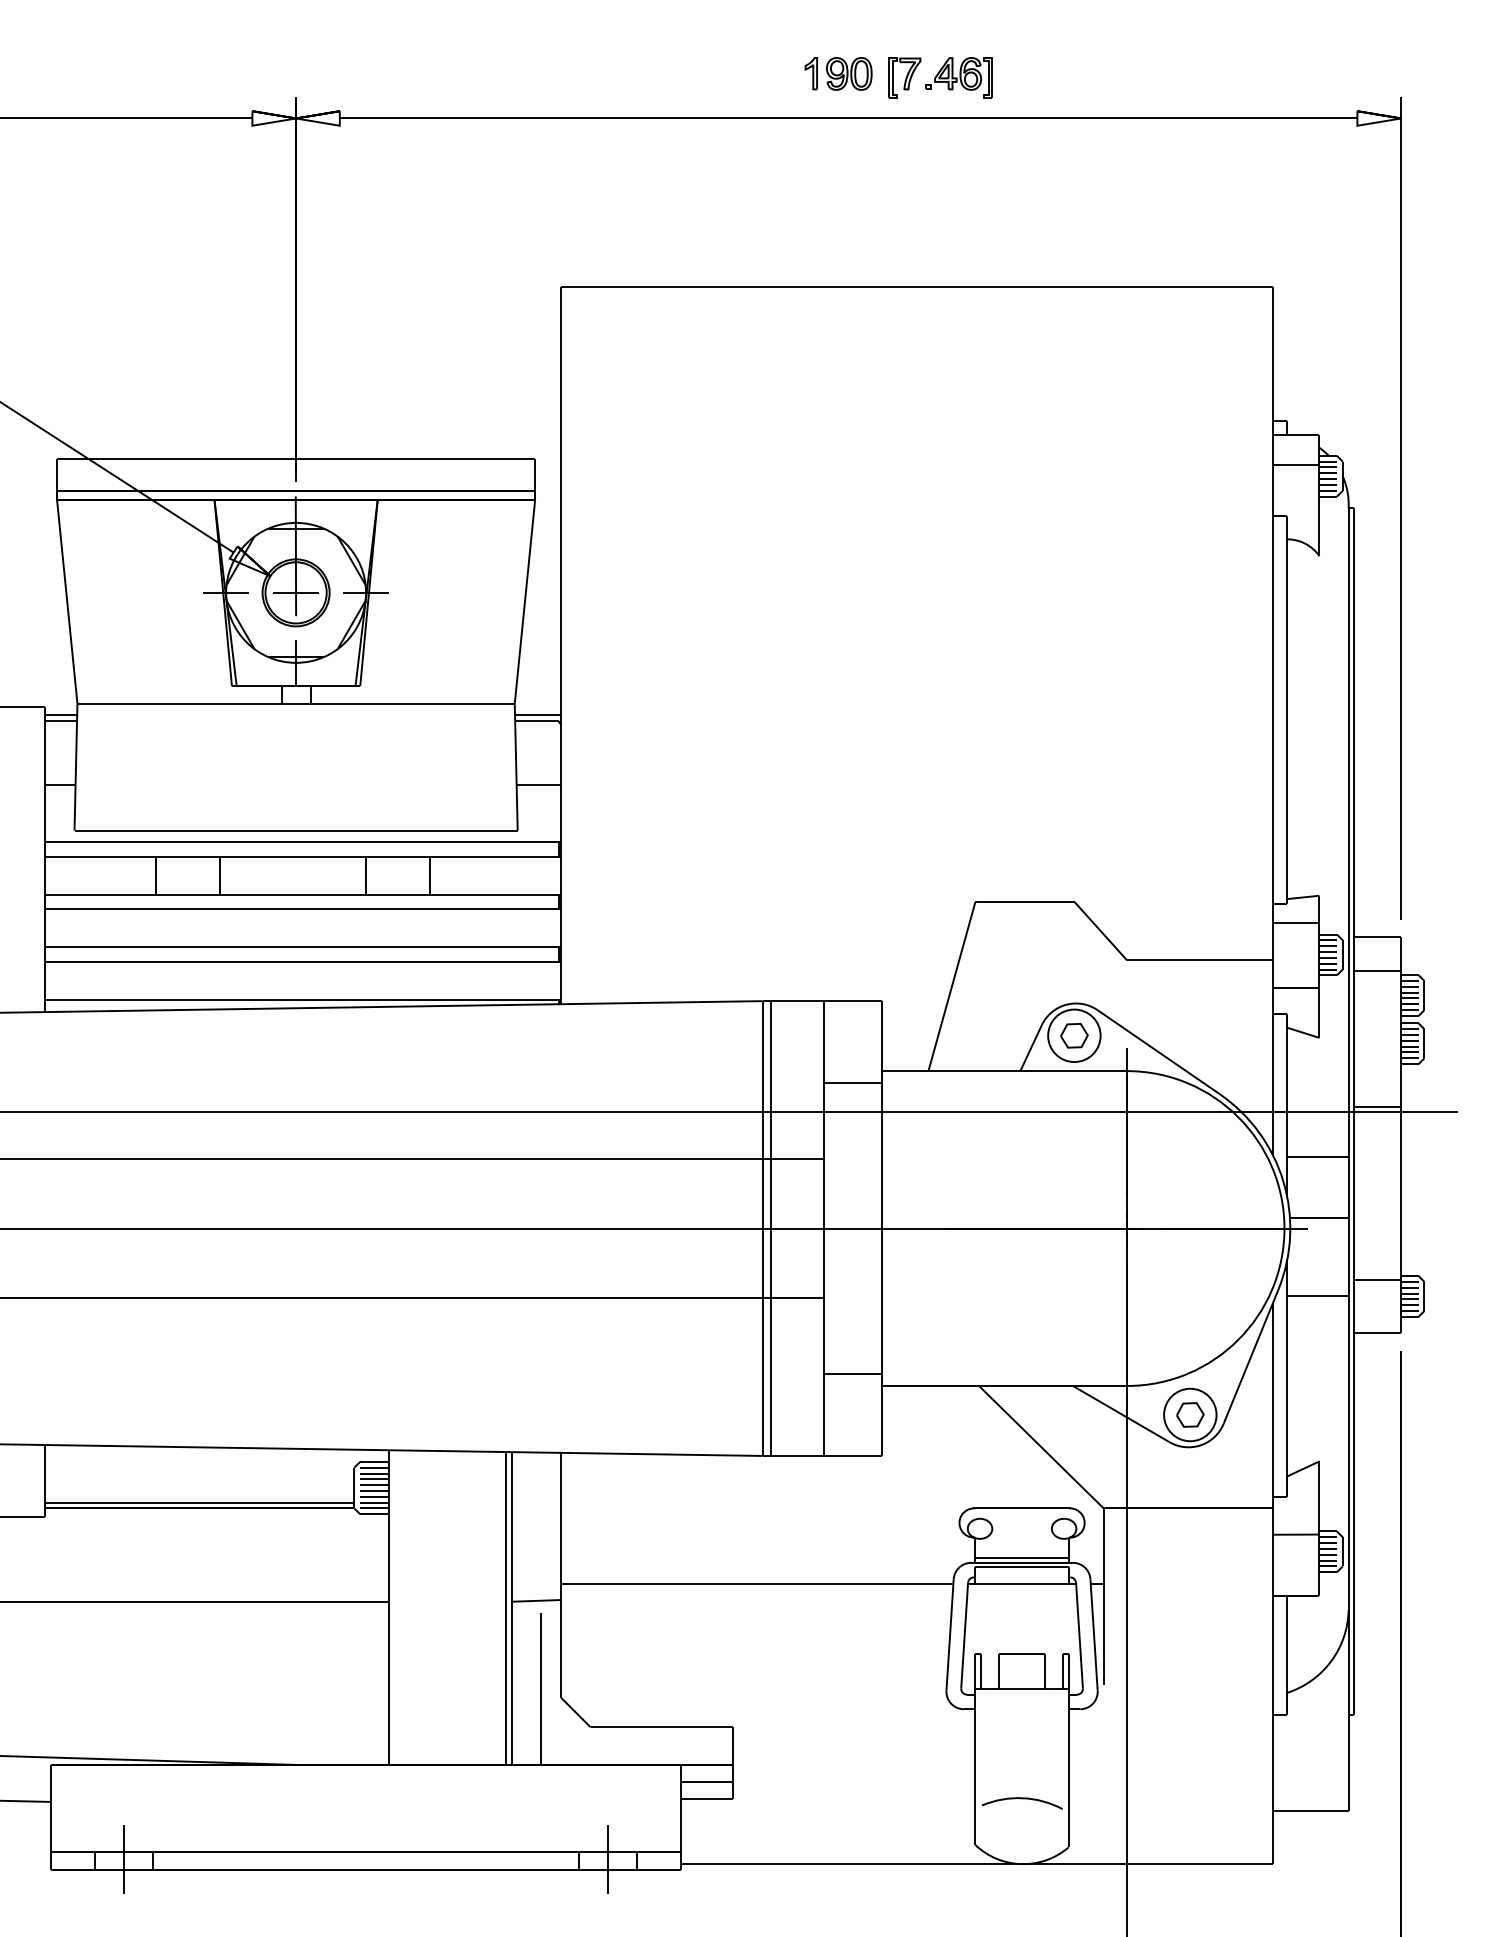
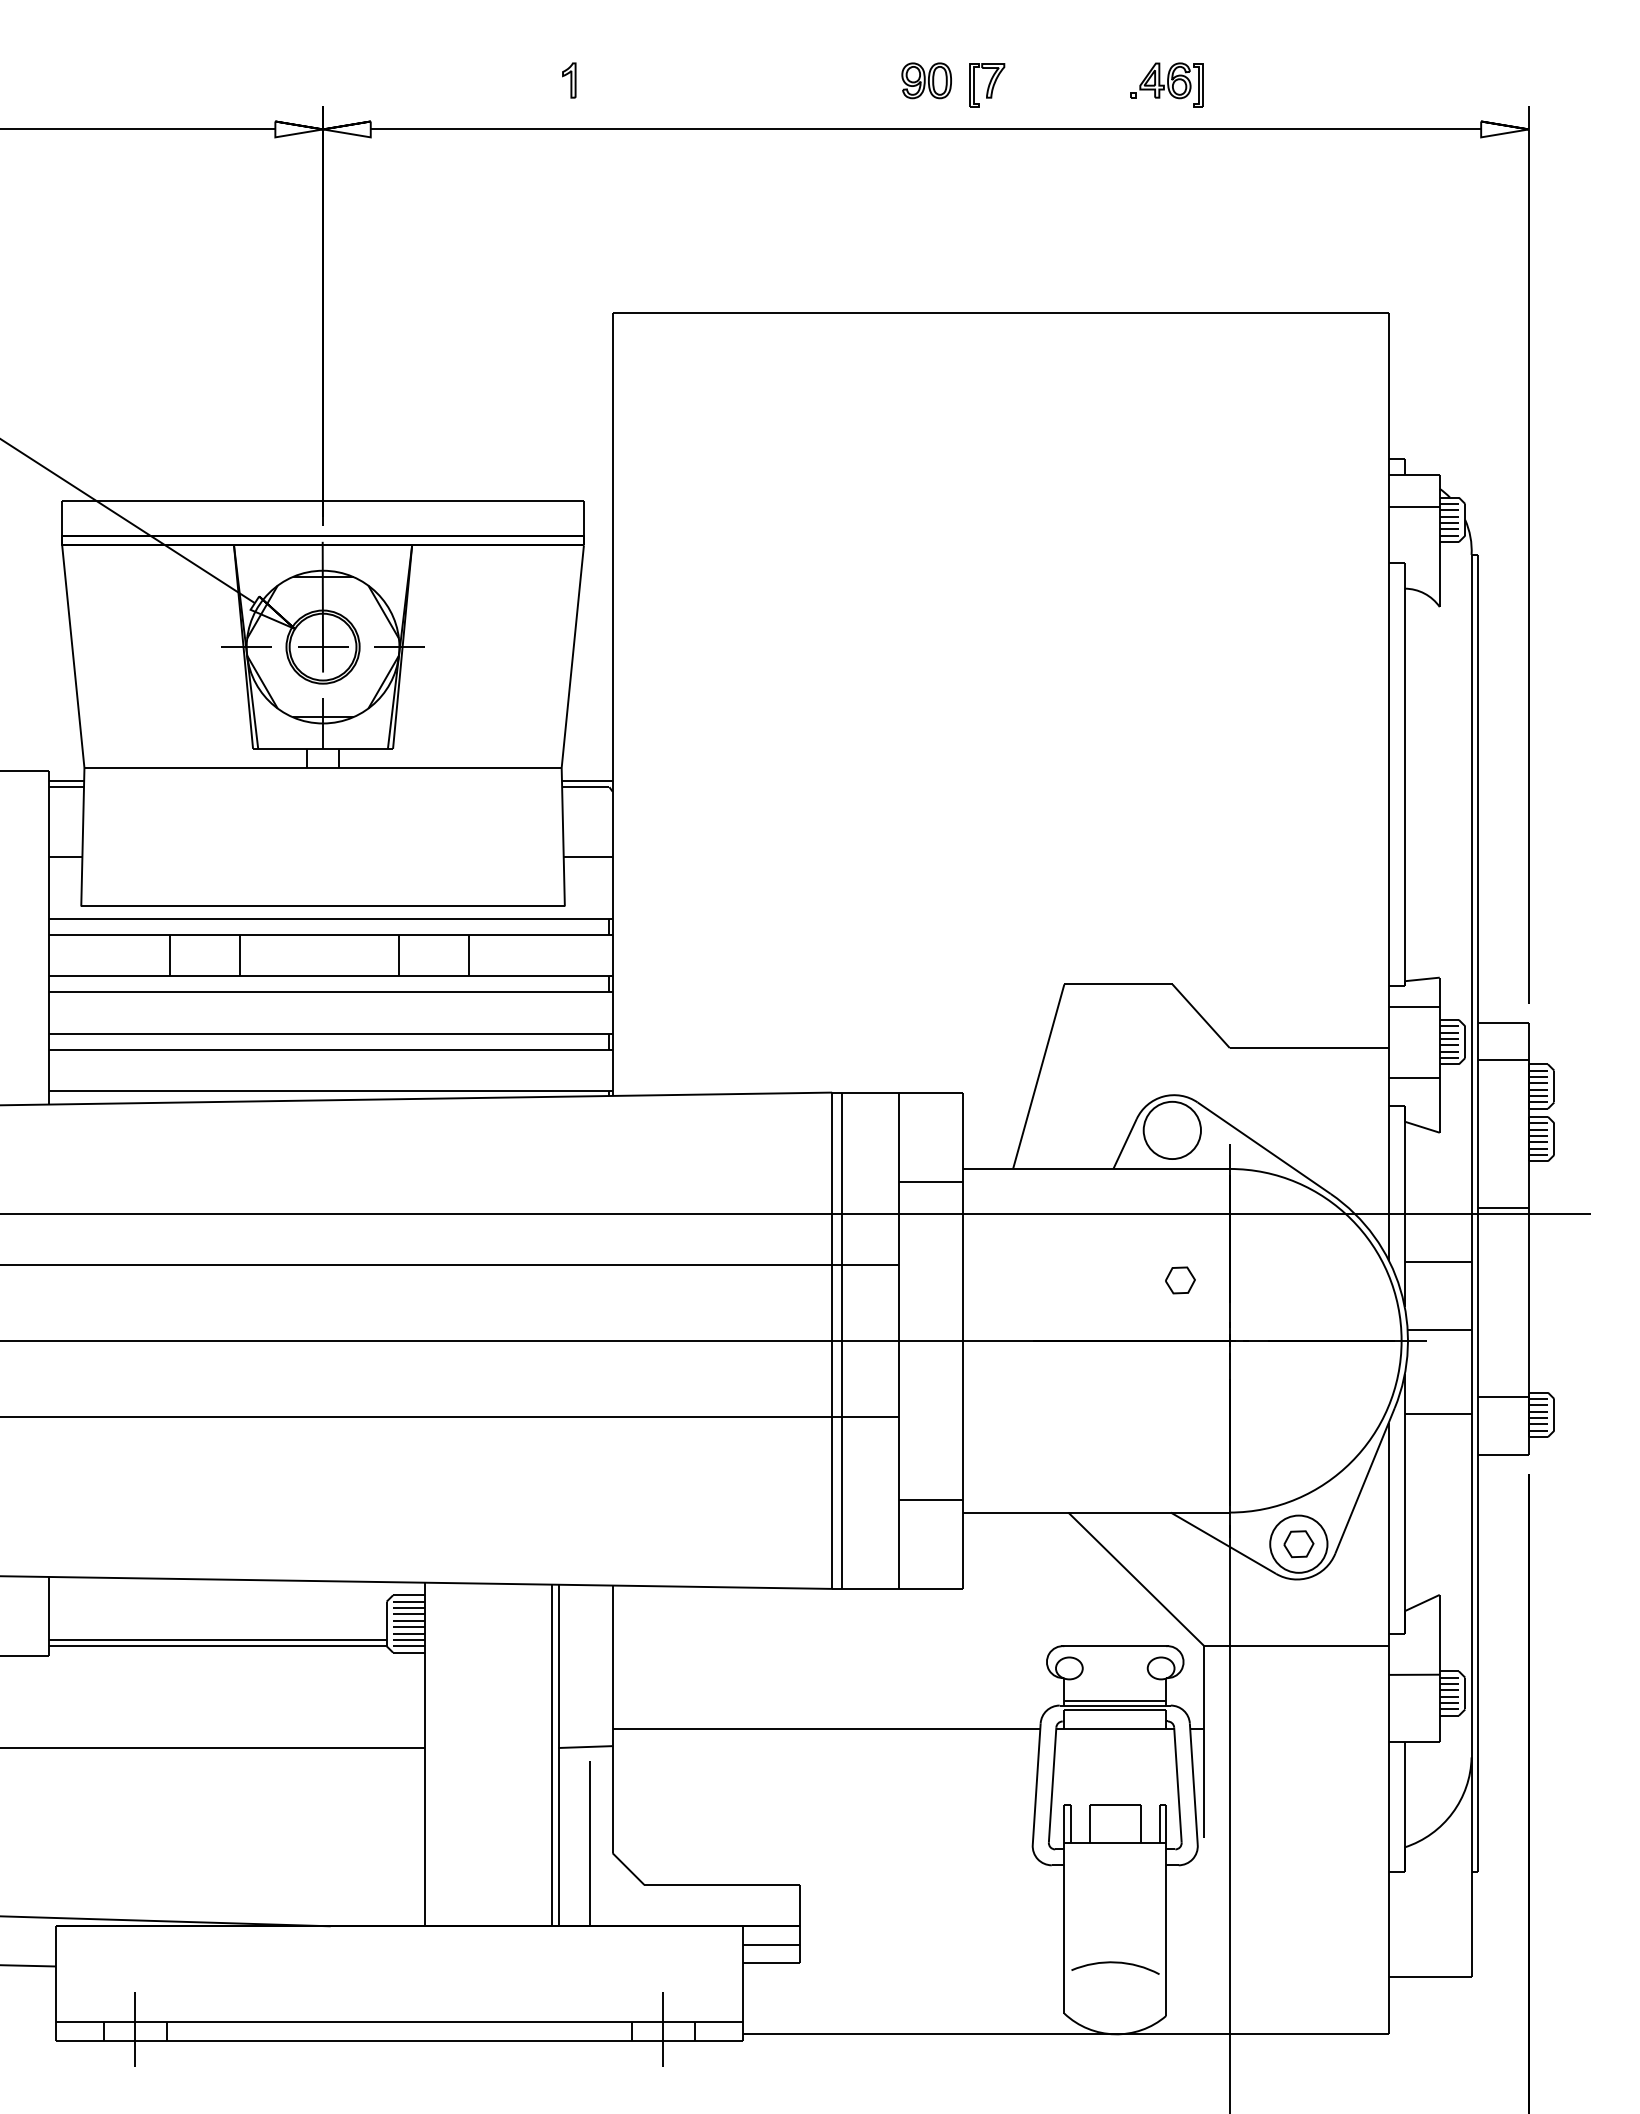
part: (811, 73) -> (569, 80), moved
part: (959, 77) -> (1166, 84), moved
part: (1074, 1035) -> (1180, 1280), moved

